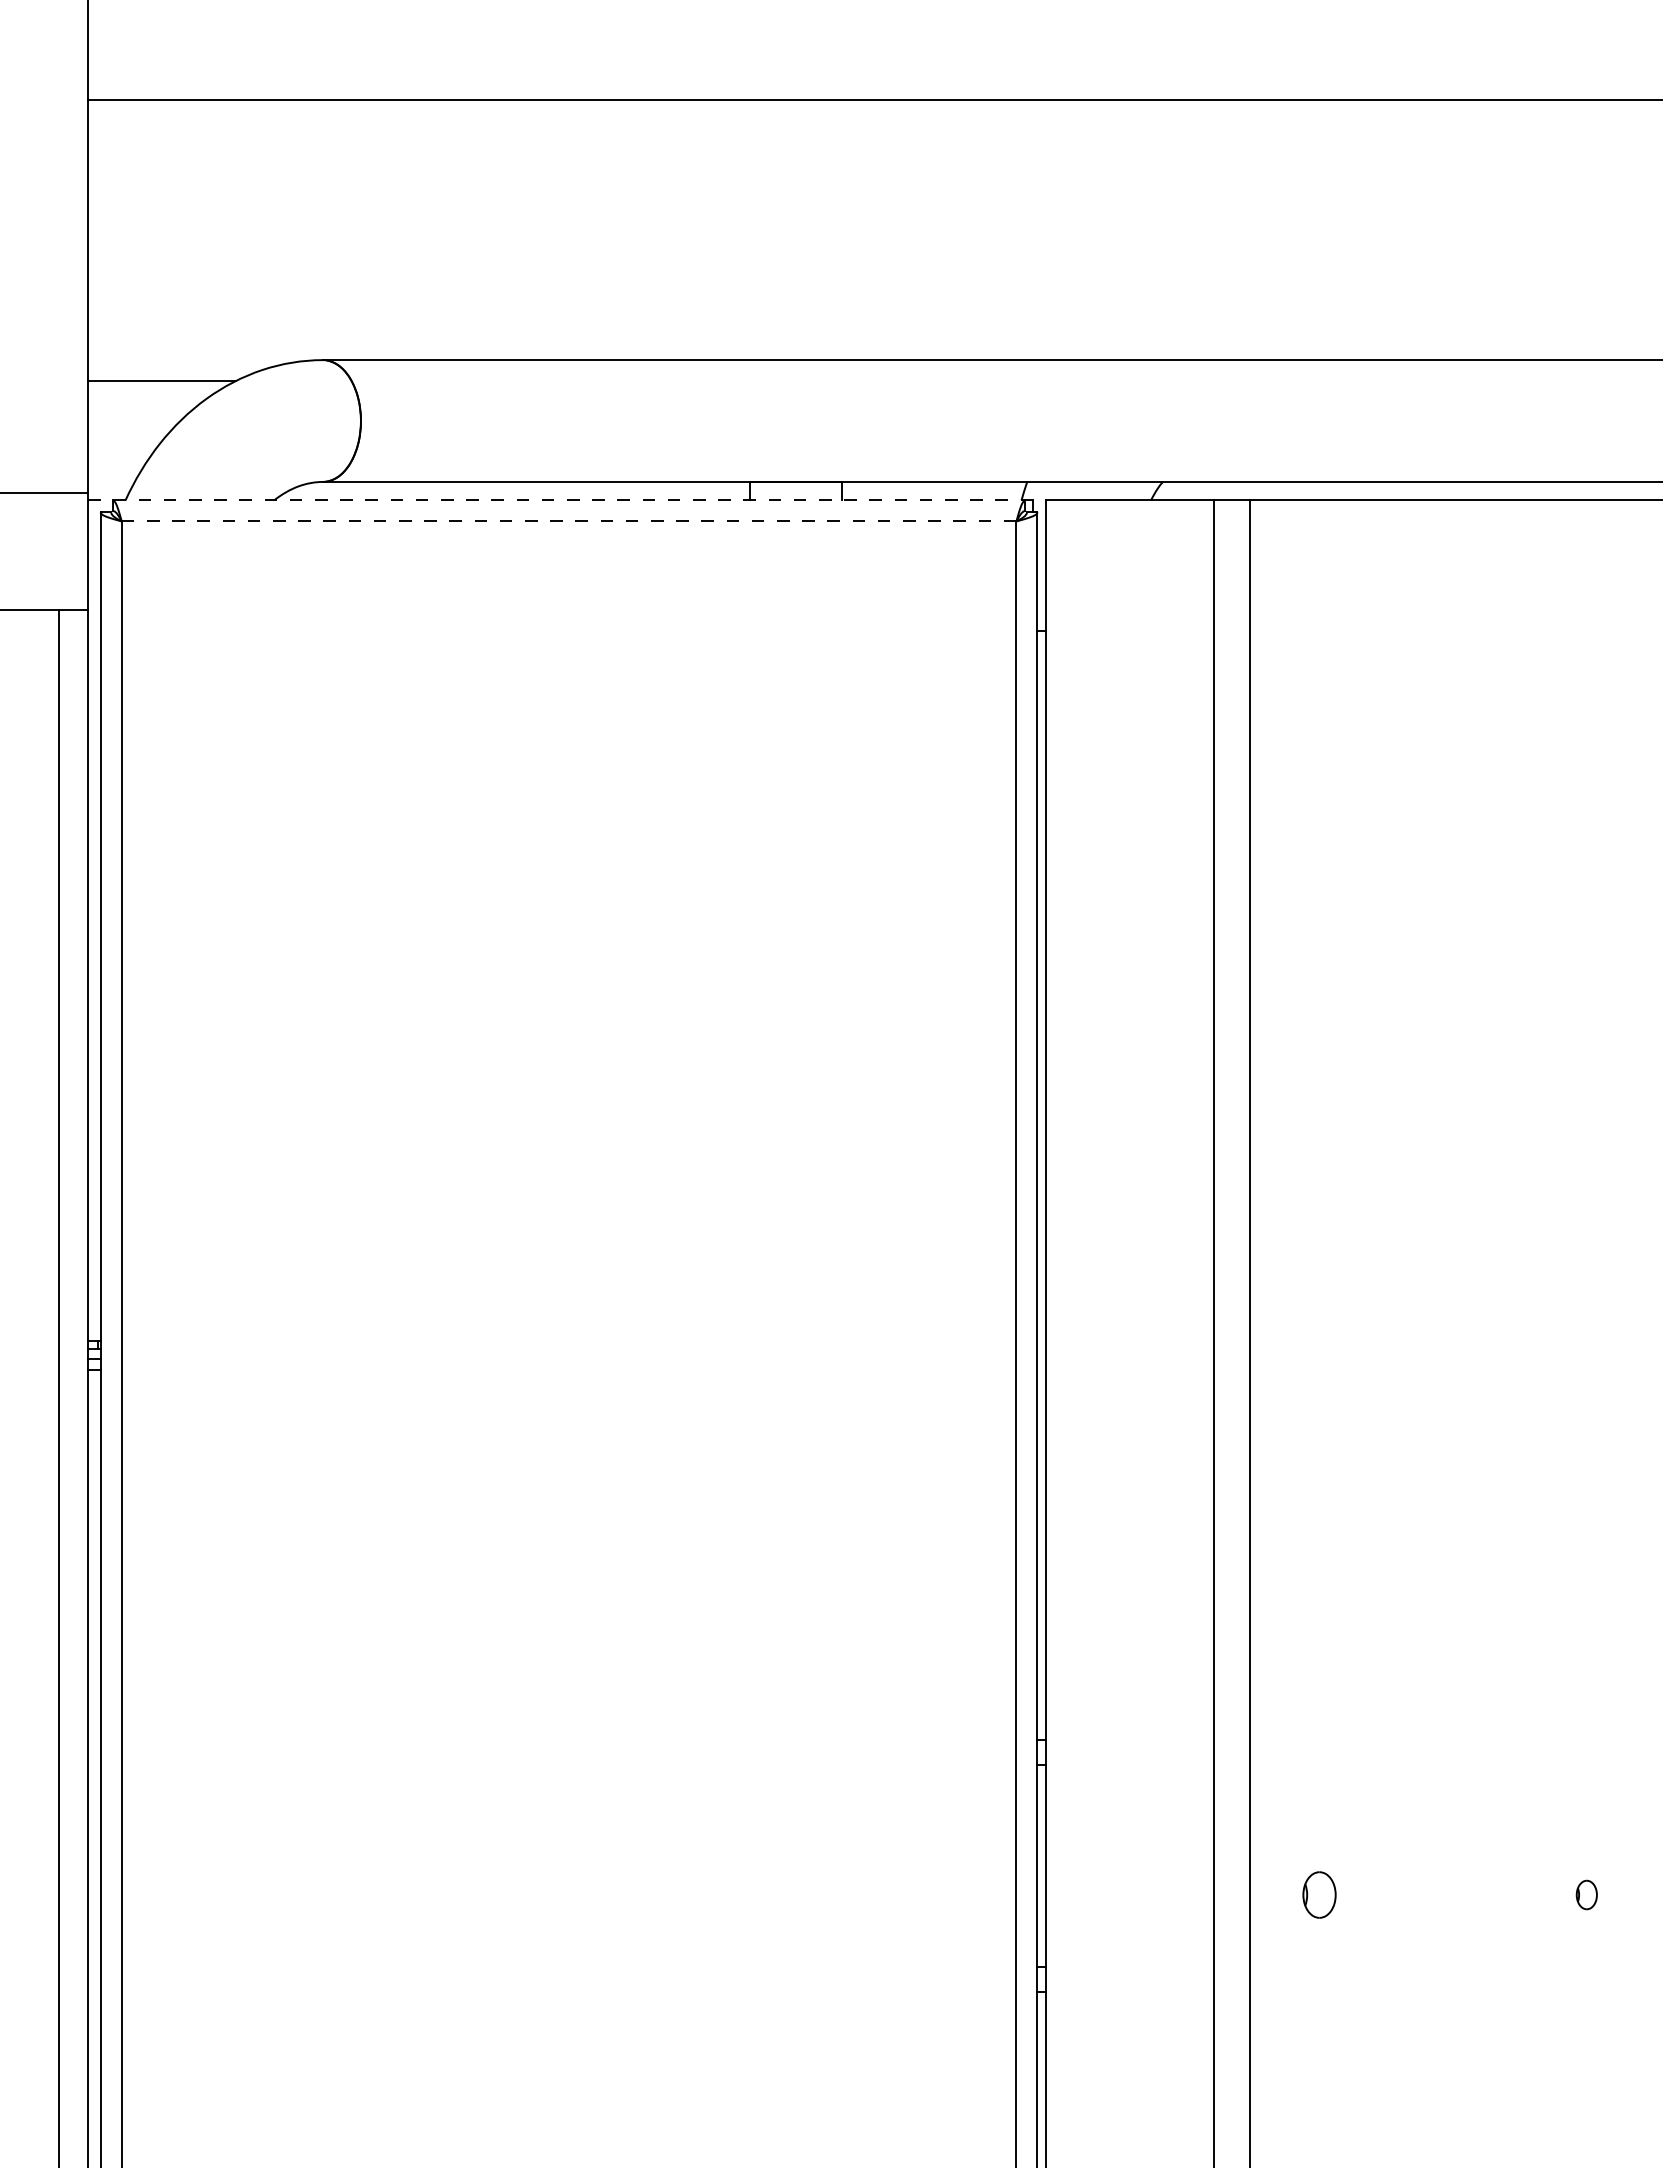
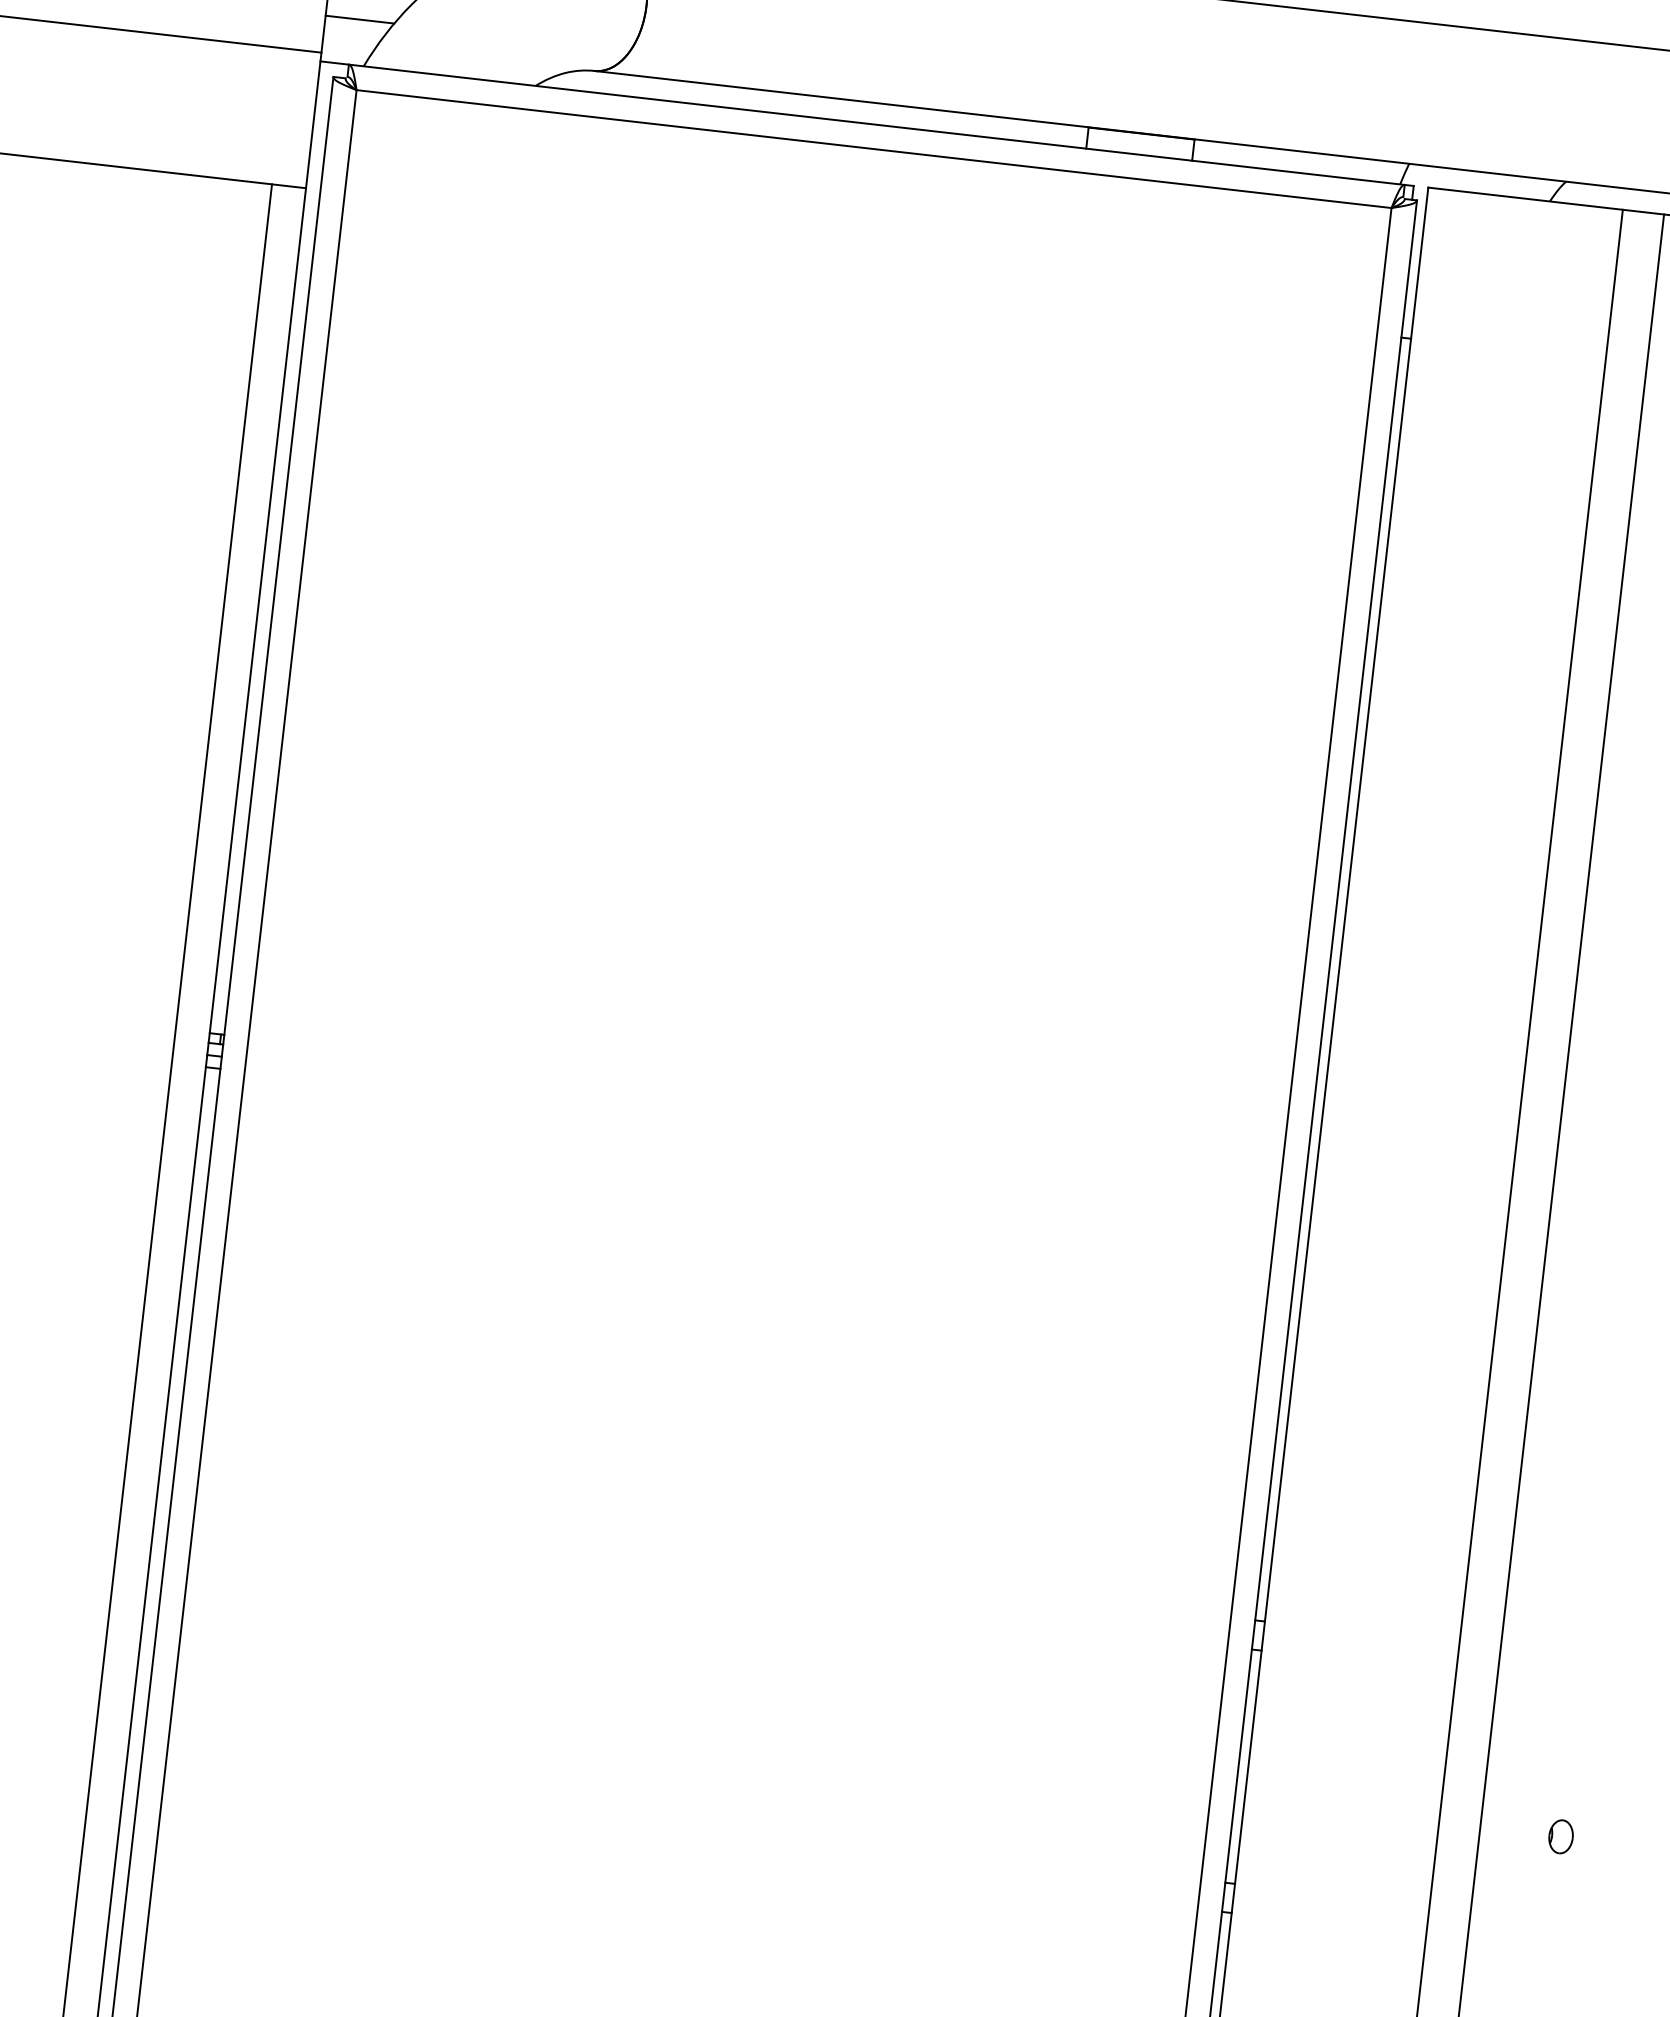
line: (117, 460) -> (359, 19), added
line: (560, 500) -> (866, 123), dashed -> solid
line: (568, 521) -> (873, 149), dashed -> solid
part: (1319, 1894) -> (1561, 1836), size x0.62

